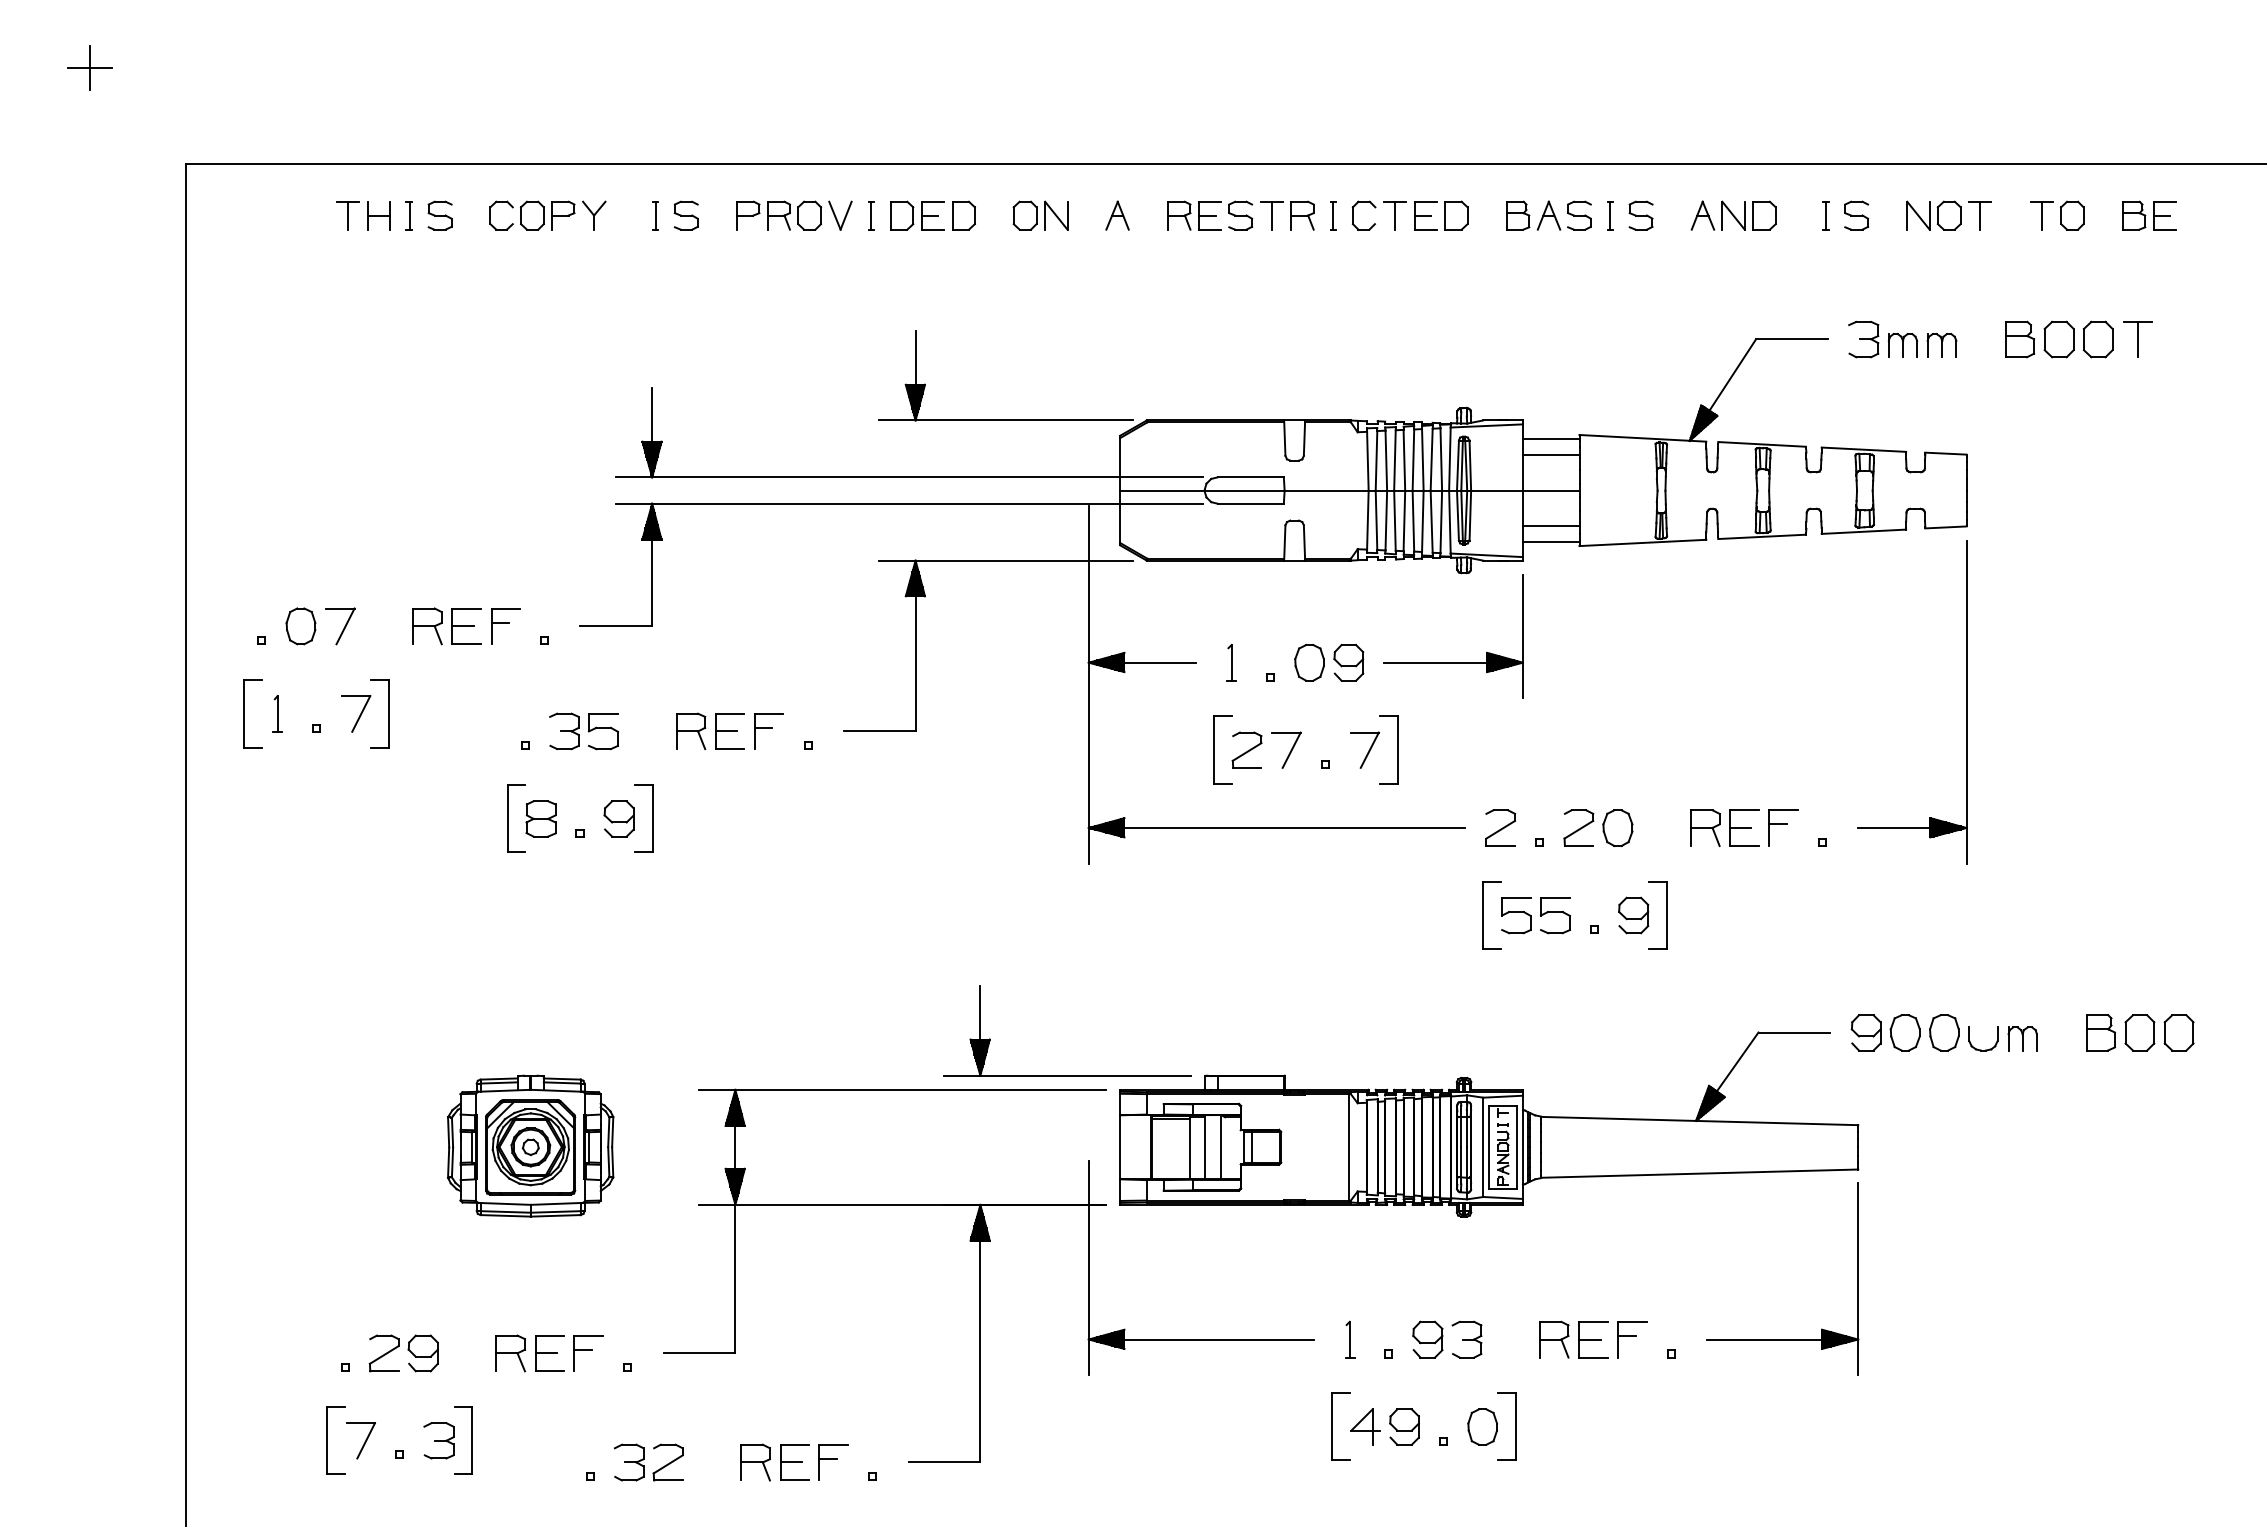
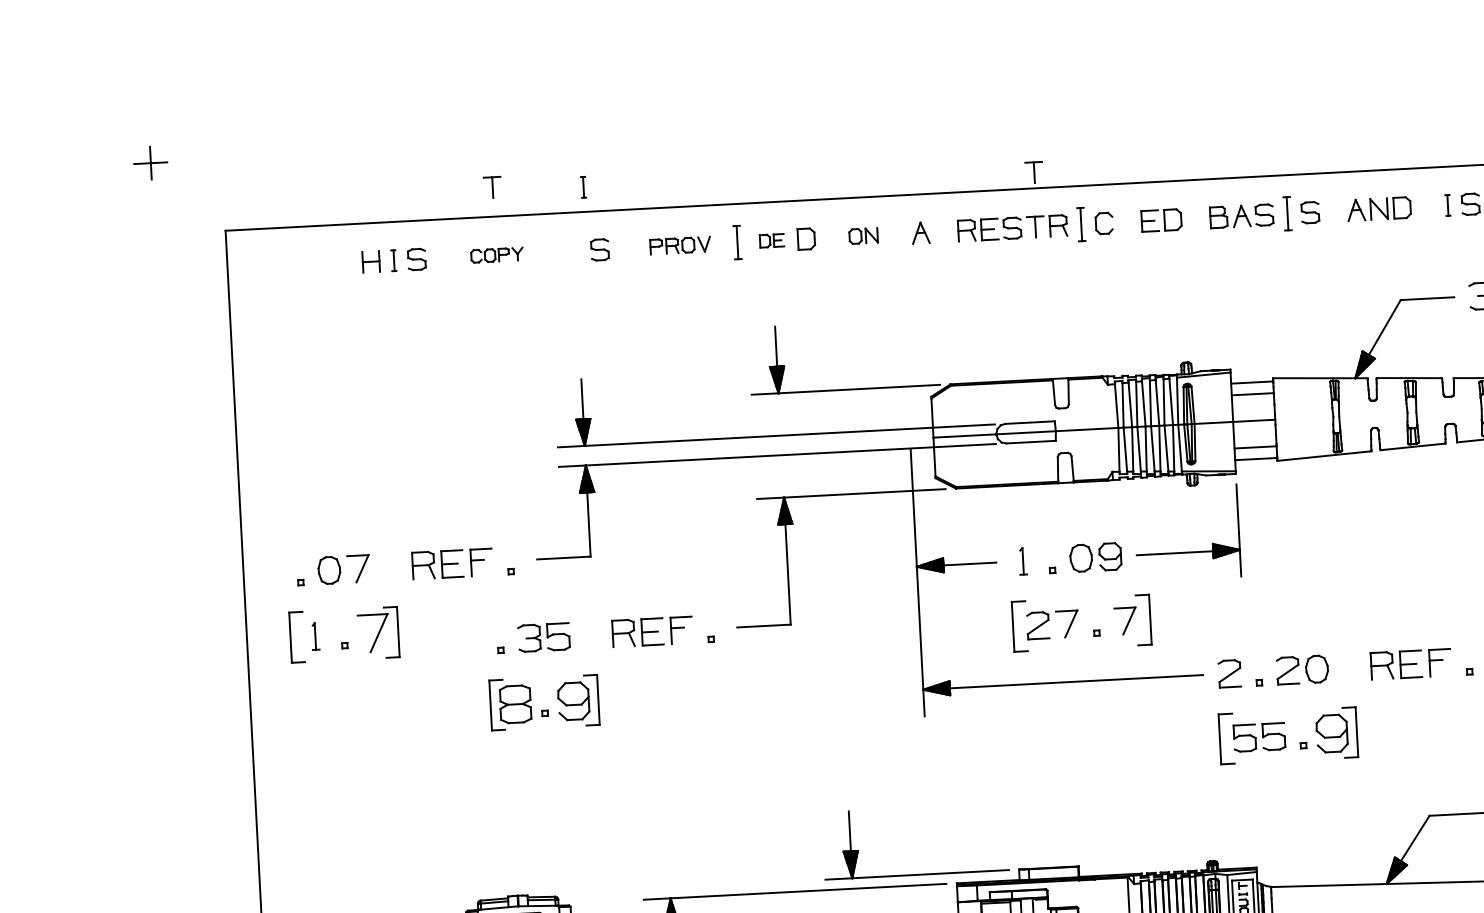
part: (347, 215) -> (492, 187), moved
part: (547, 215) -> (496, 255), size x0.6
part: (655, 215) -> (583, 187), moved
part: (794, 215) -> (680, 245), size x0.7
part: (871, 215) -> (737, 242), size x1.6
part: (917, 215) -> (772, 240), size x0.6
part: (1040, 215) -> (863, 235), size x0.7
part: (1333, 215) -> (1081, 224), size x1.6
part: (1394, 215) -> (1034, 172), moved
part: (1610, 215) -> (1287, 213), size x1.6
part: (356, 713) -> (374, 633), size x1.4
part: (540, 818) -> (515, 704), size x1.4
part: (618, 818) -> (573, 701), size x1.4
part: (1633, 915) -> (1331, 733), size x1.4

